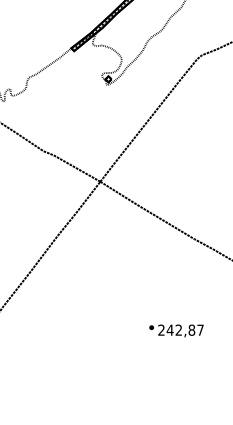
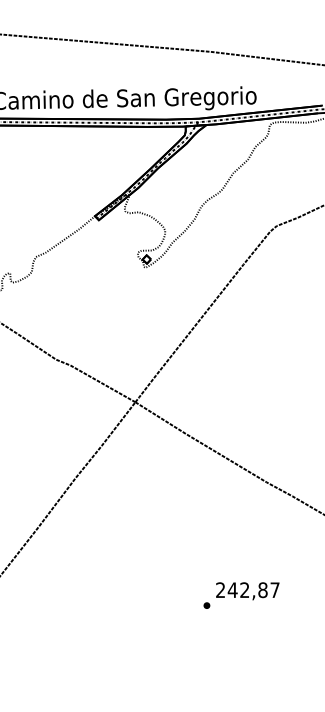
text: (180, 331) -> (247, 591), moved

